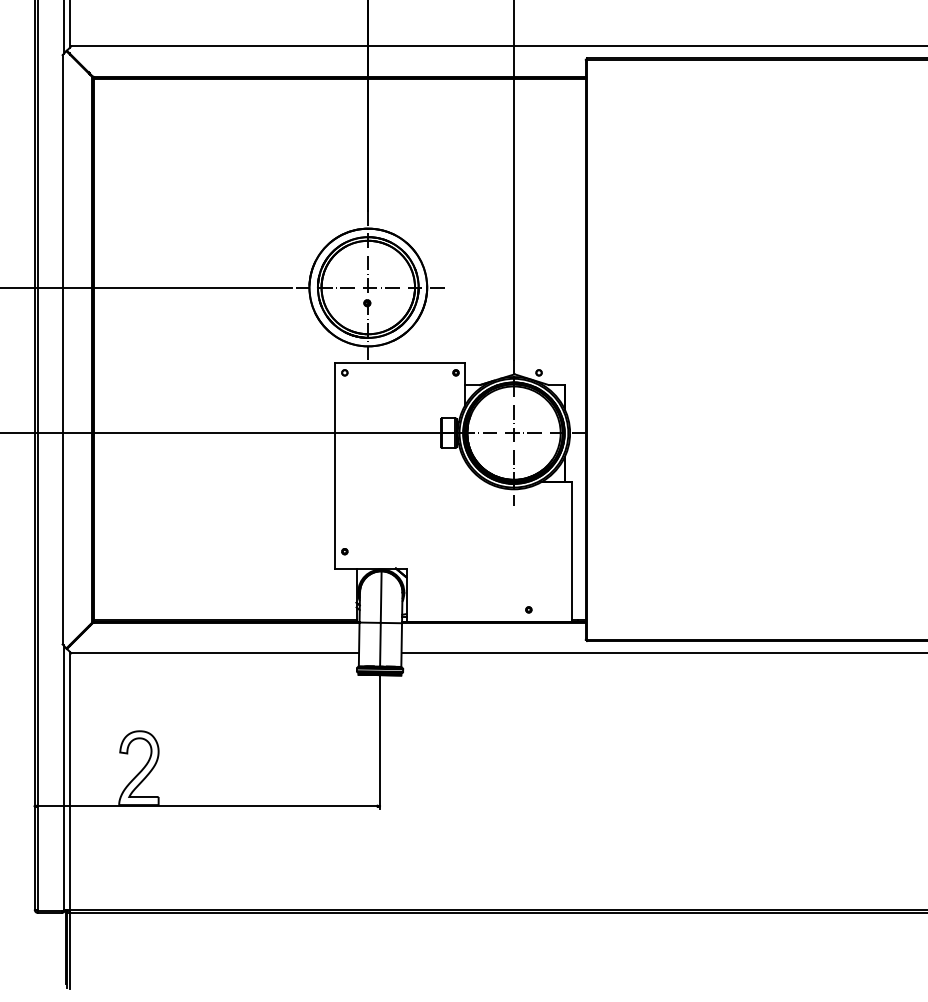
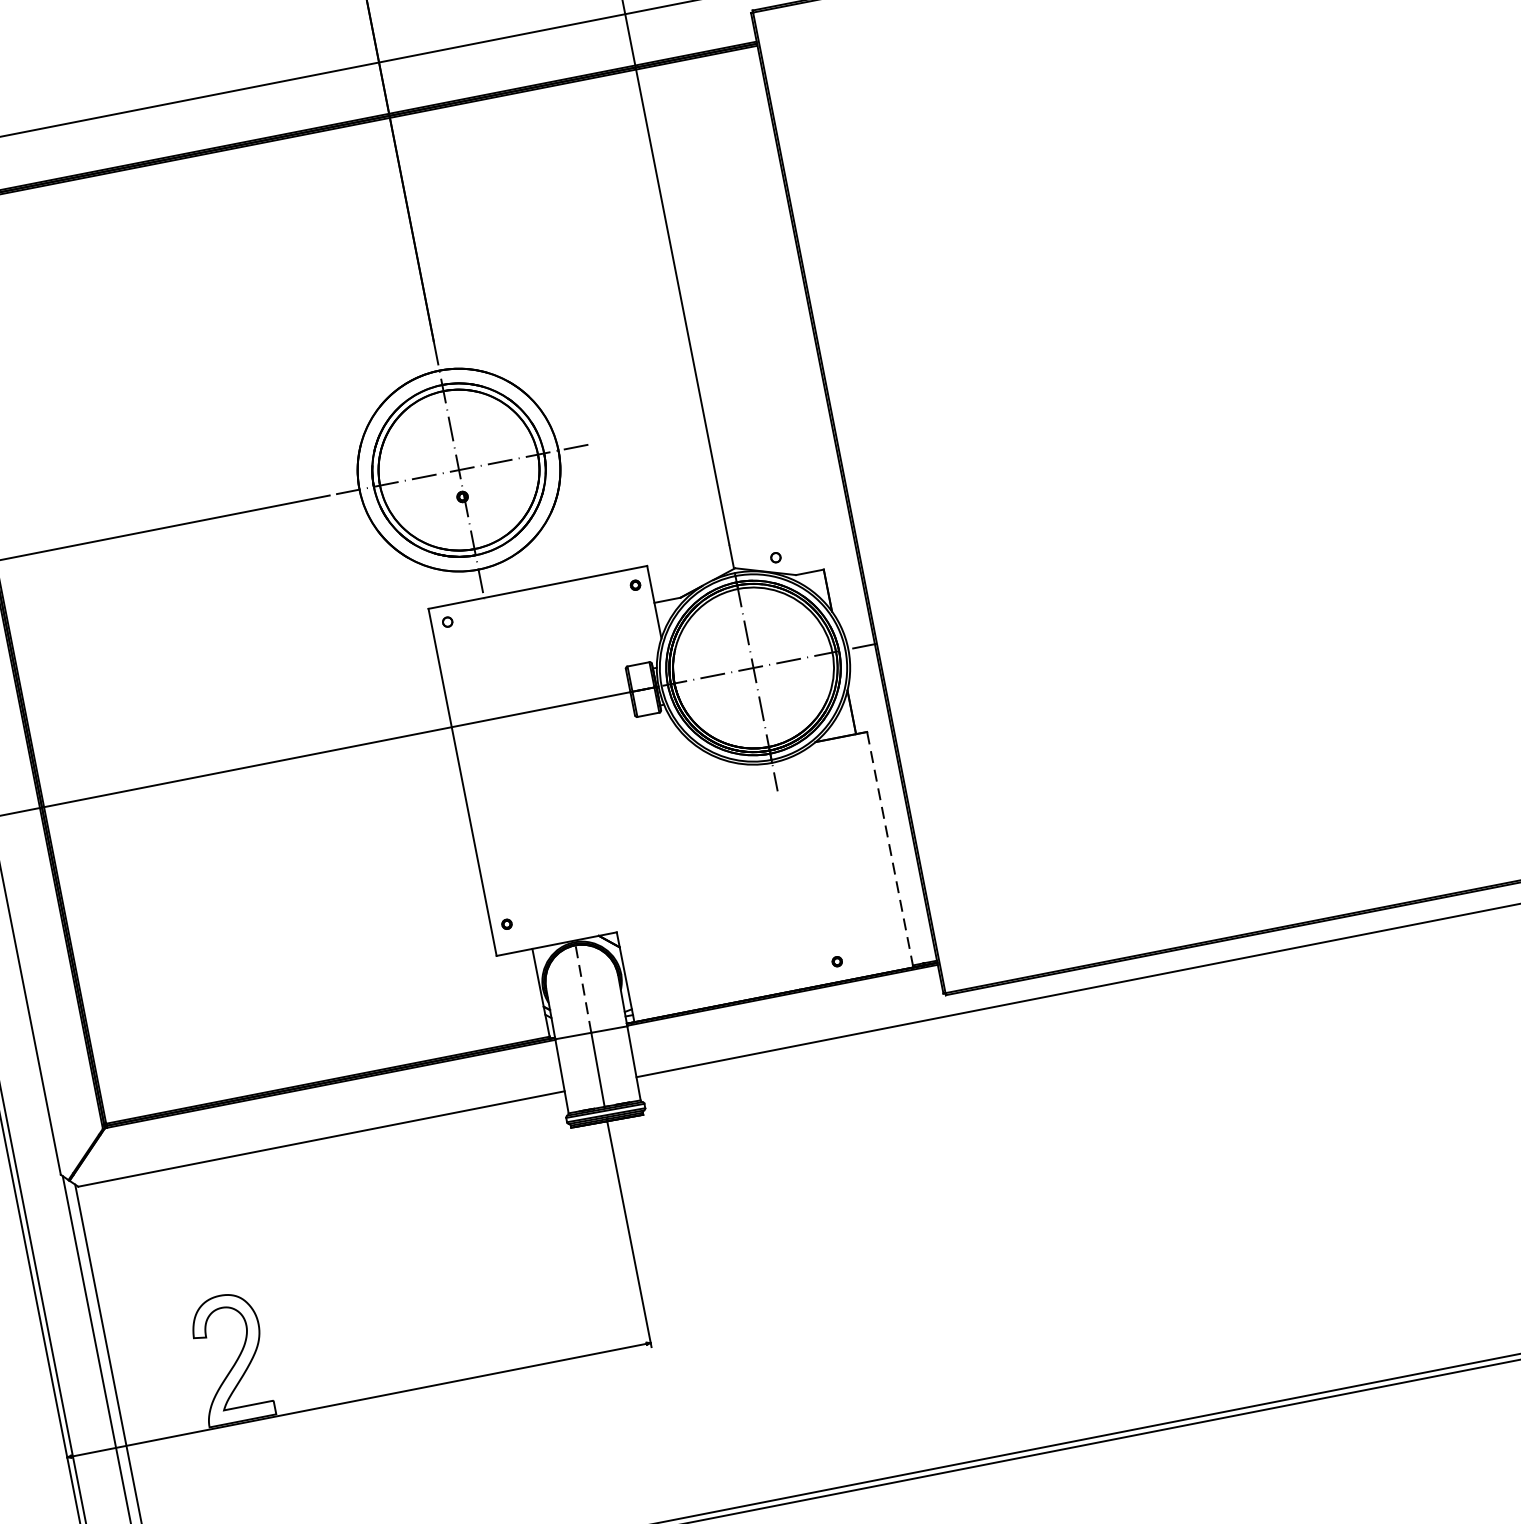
line: (571, 552) -> (890, 850), solid -> dashed
line: (381, 597) -> (584, 989), solid -> dashed

